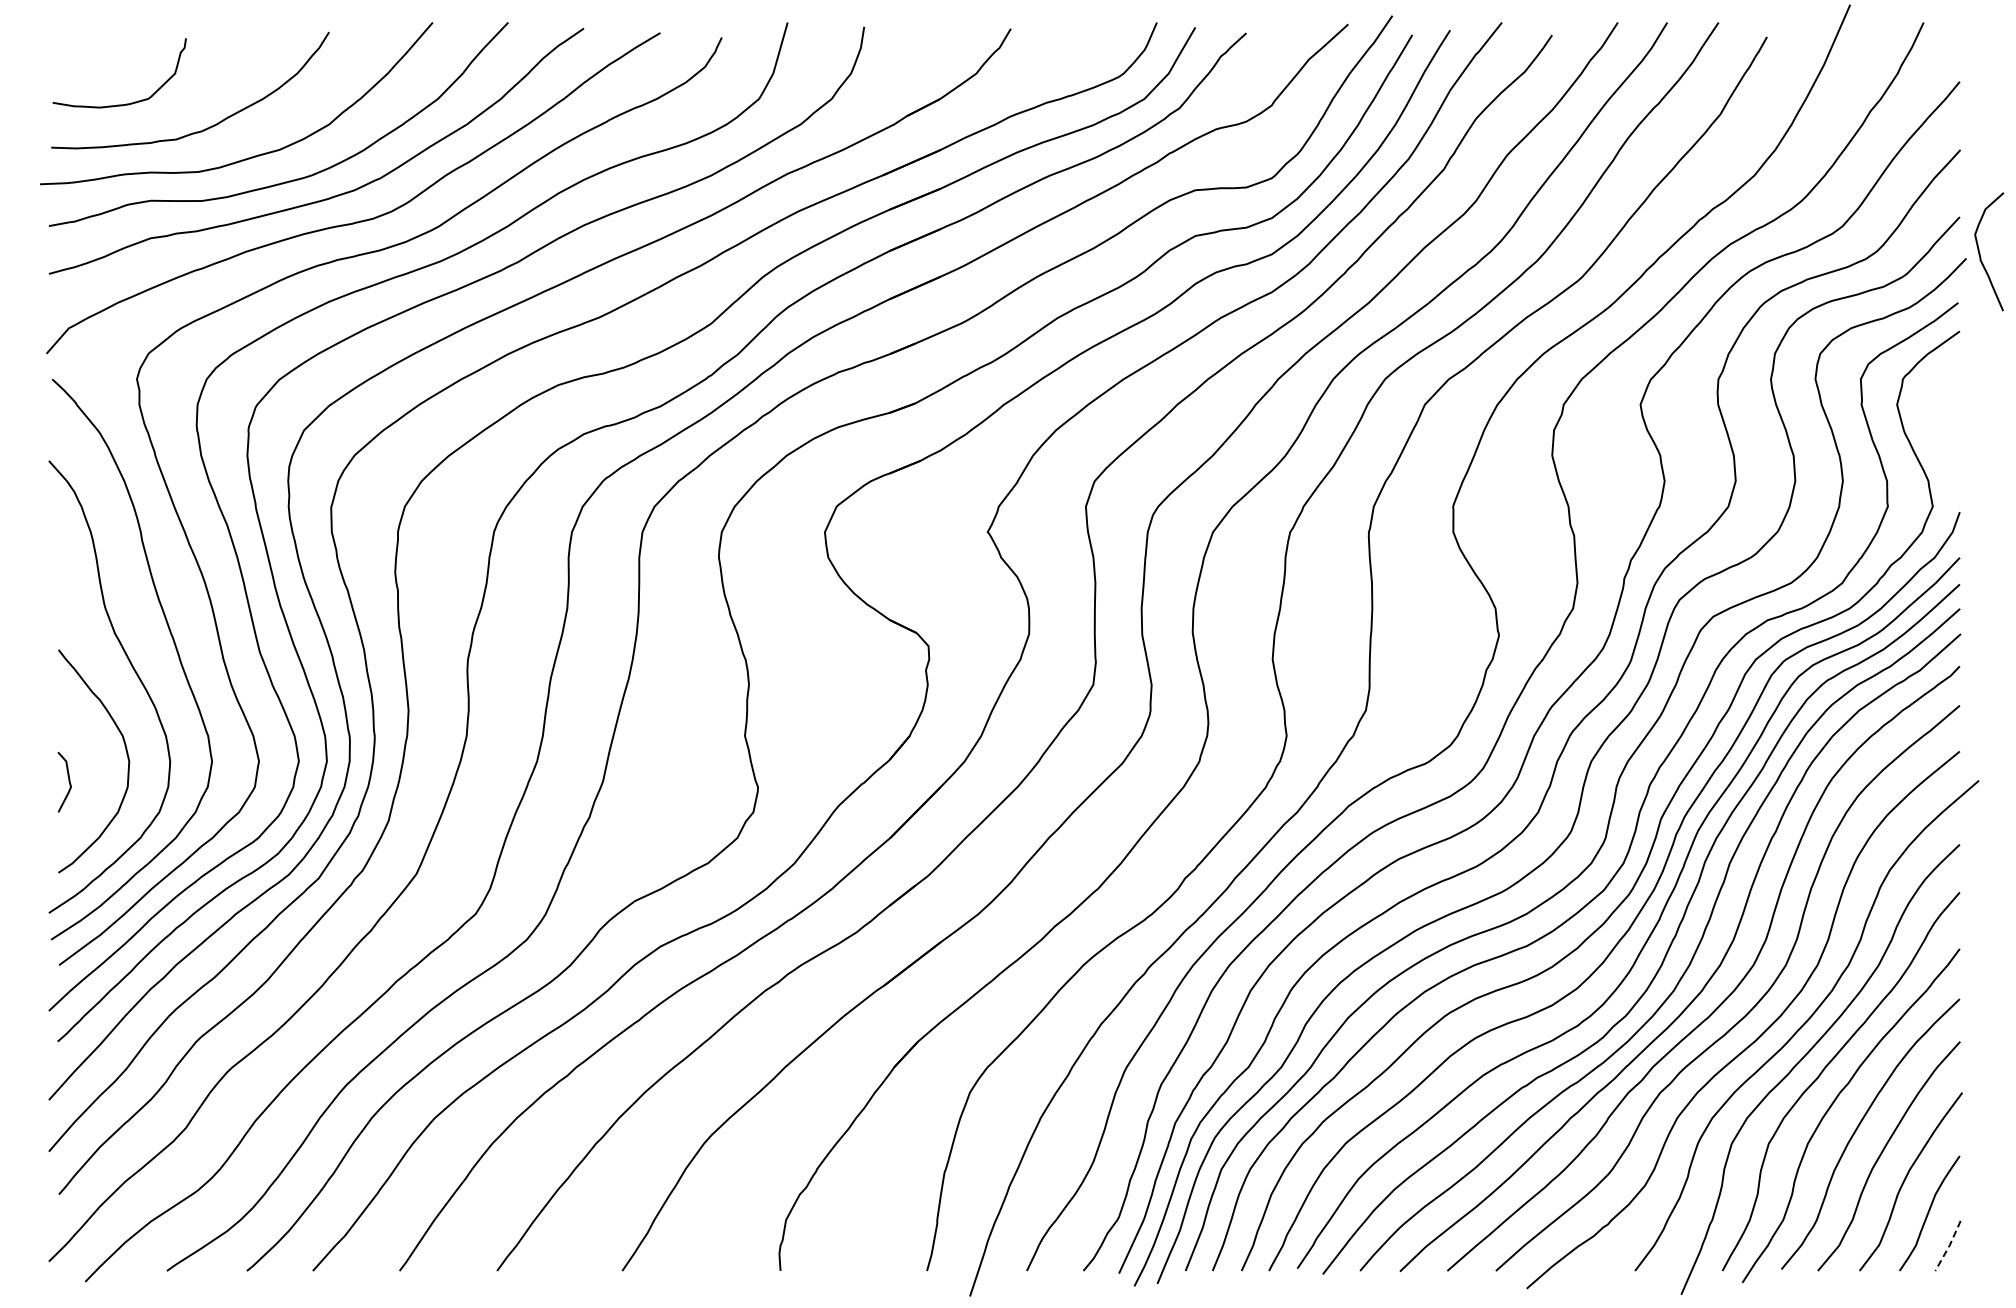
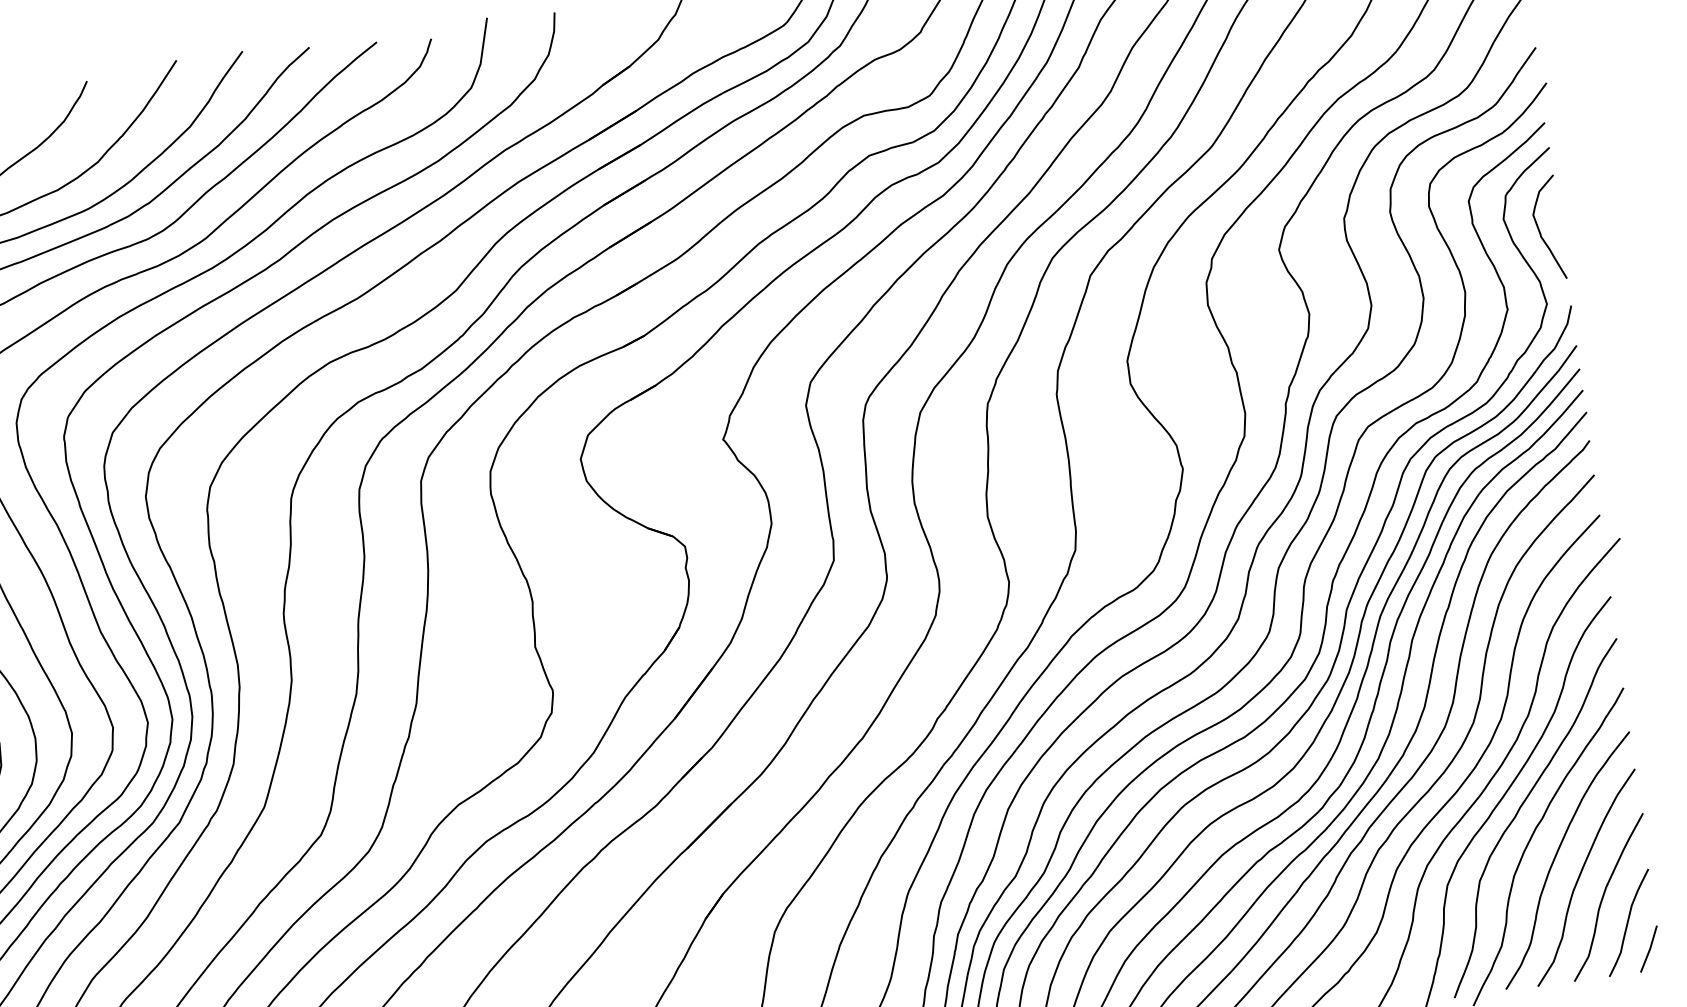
curve: (1980, 252) -> (1540, 230), moved
line: (1949, 1246) -> (1650, 949), dashed -> solid

